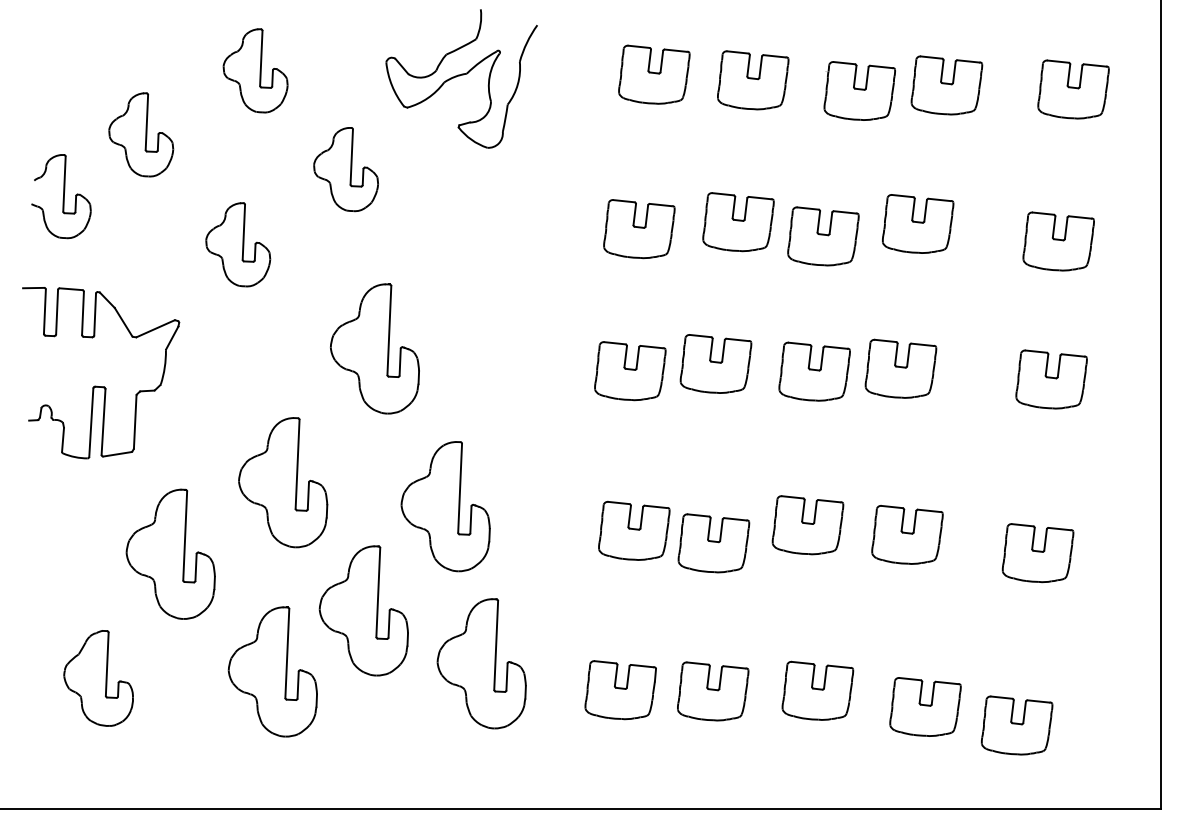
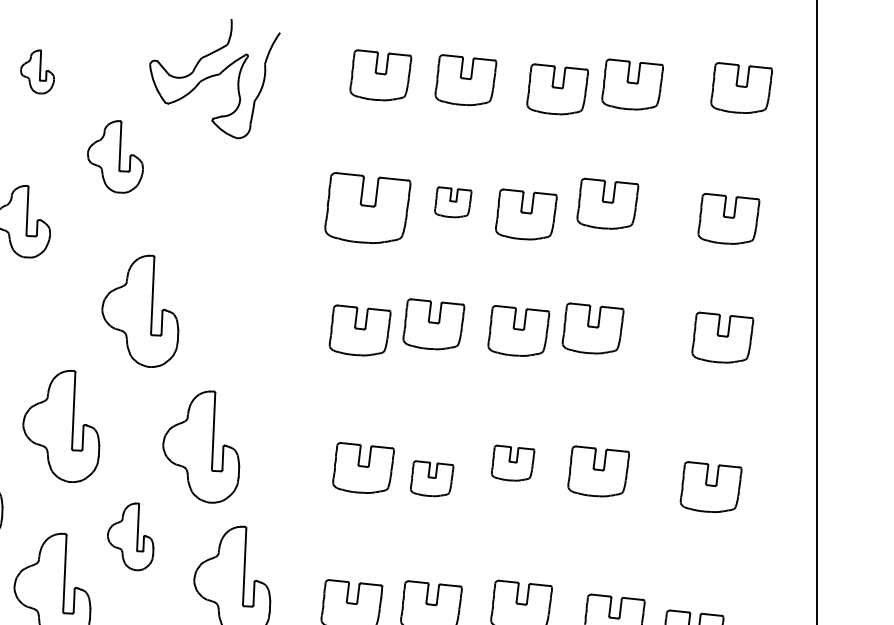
part: (255, 70) -> (37, 71), size x0.6
part: (738, 222) -> (453, 202), size x0.6
part: (639, 229) -> (368, 208), size x1.4
part: (807, 525) -> (512, 463), size x0.7
part: (713, 543) -> (431, 478), size x0.7
part: (363, 610) -> (130, 536), size x0.6

